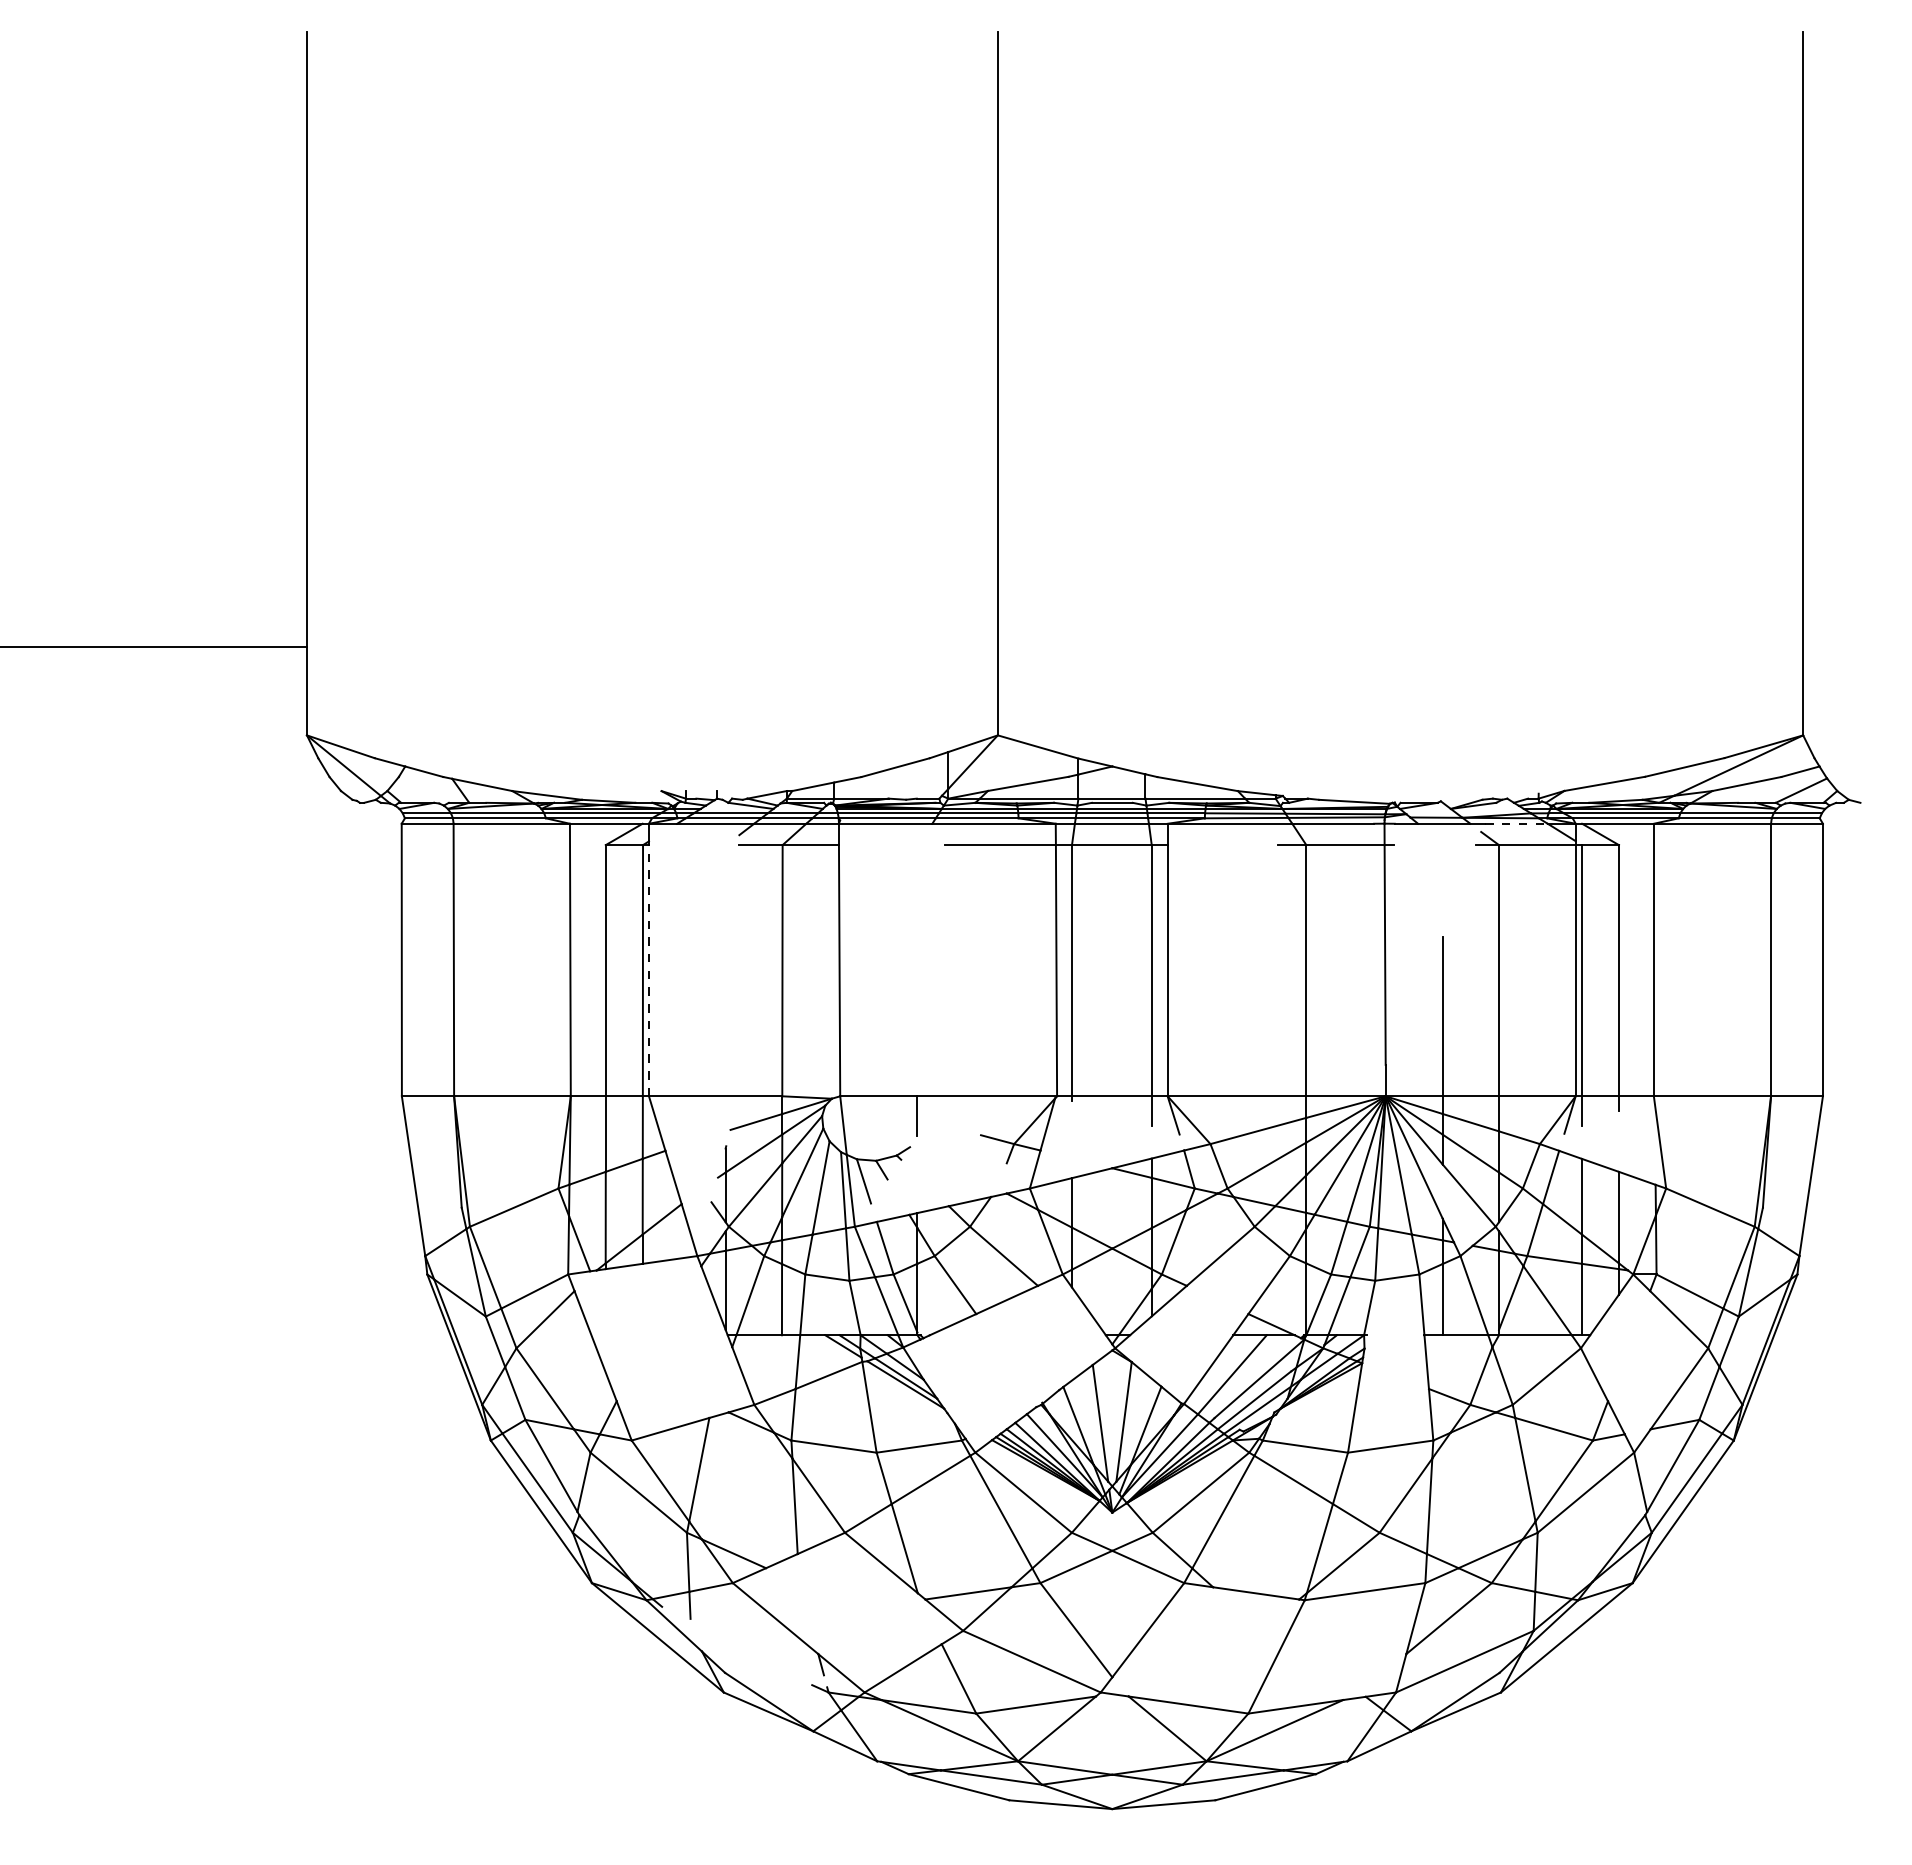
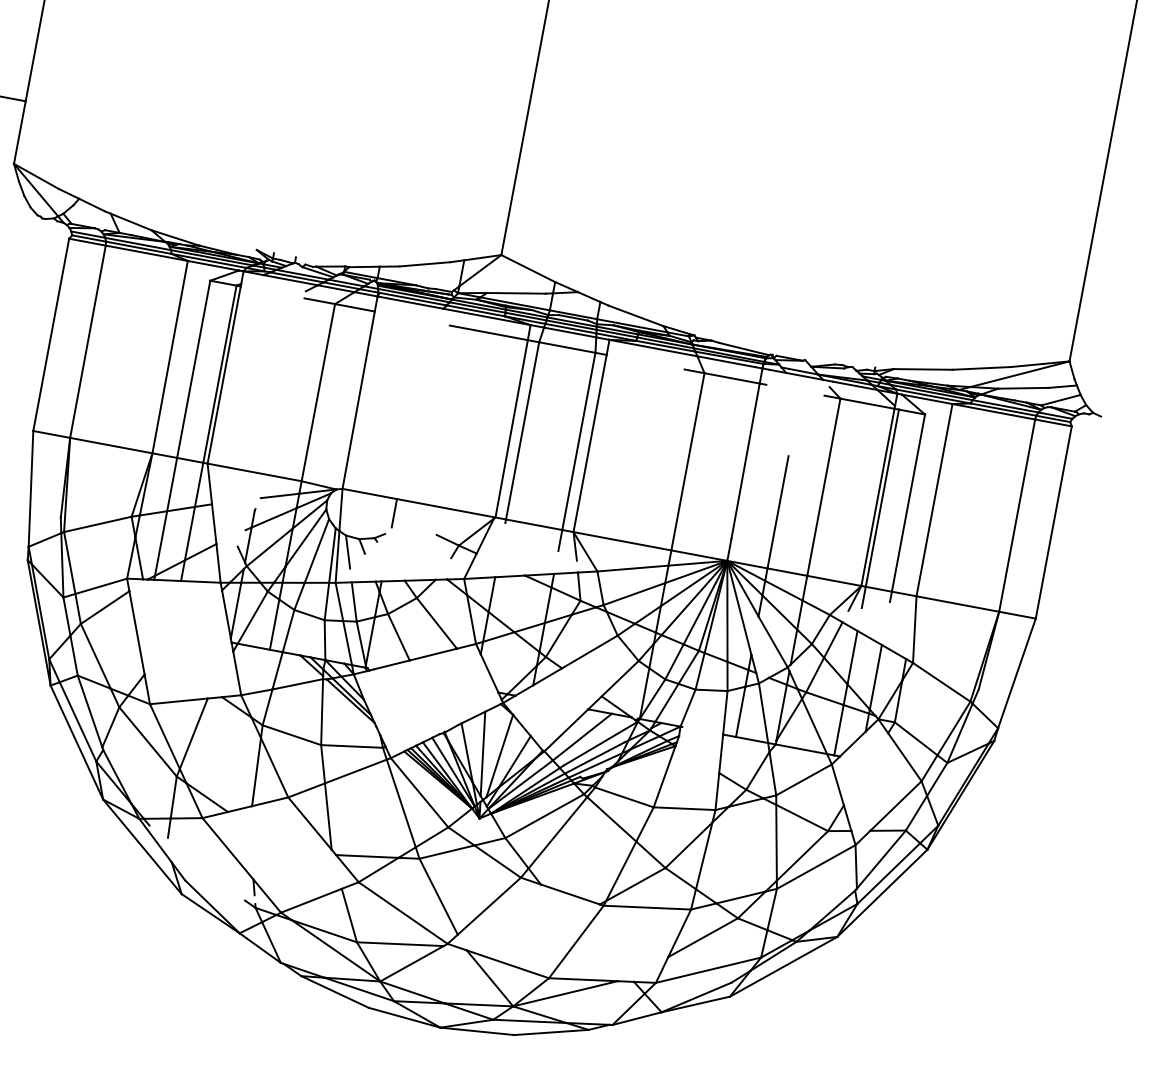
line: (1517, 823) -> (856, 385), dashed -> solid
line: (648, 970) -> (223, 374), dashed -> solid

